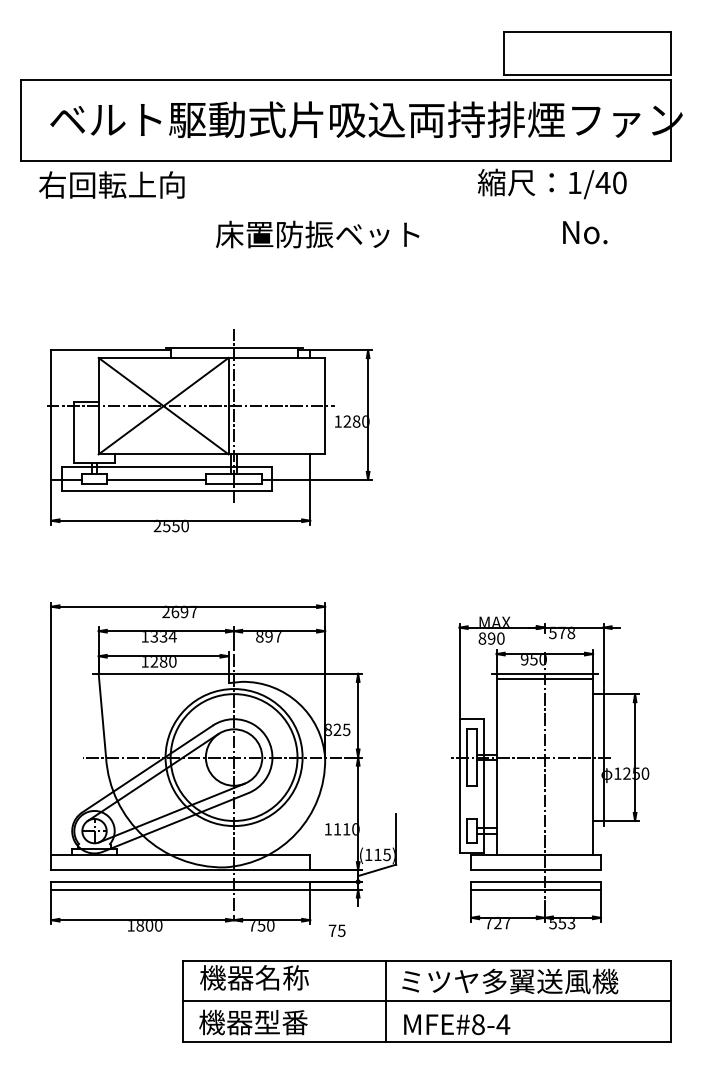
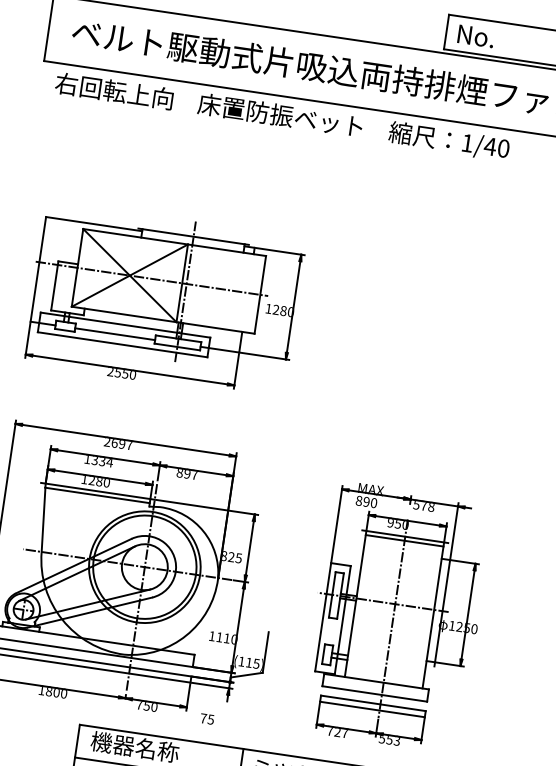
text: (551, 183) -> (448, 140), moved
text: (585, 232) -> (476, 36), moved
text: (317, 234) -> (280, 115), moved
line: (163, 678) -> (97, 495), added

